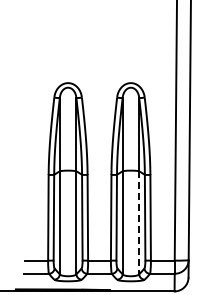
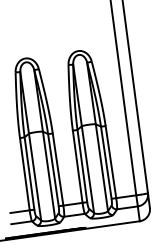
line: (139, 223) -> (102, 168), dashed -> solid

